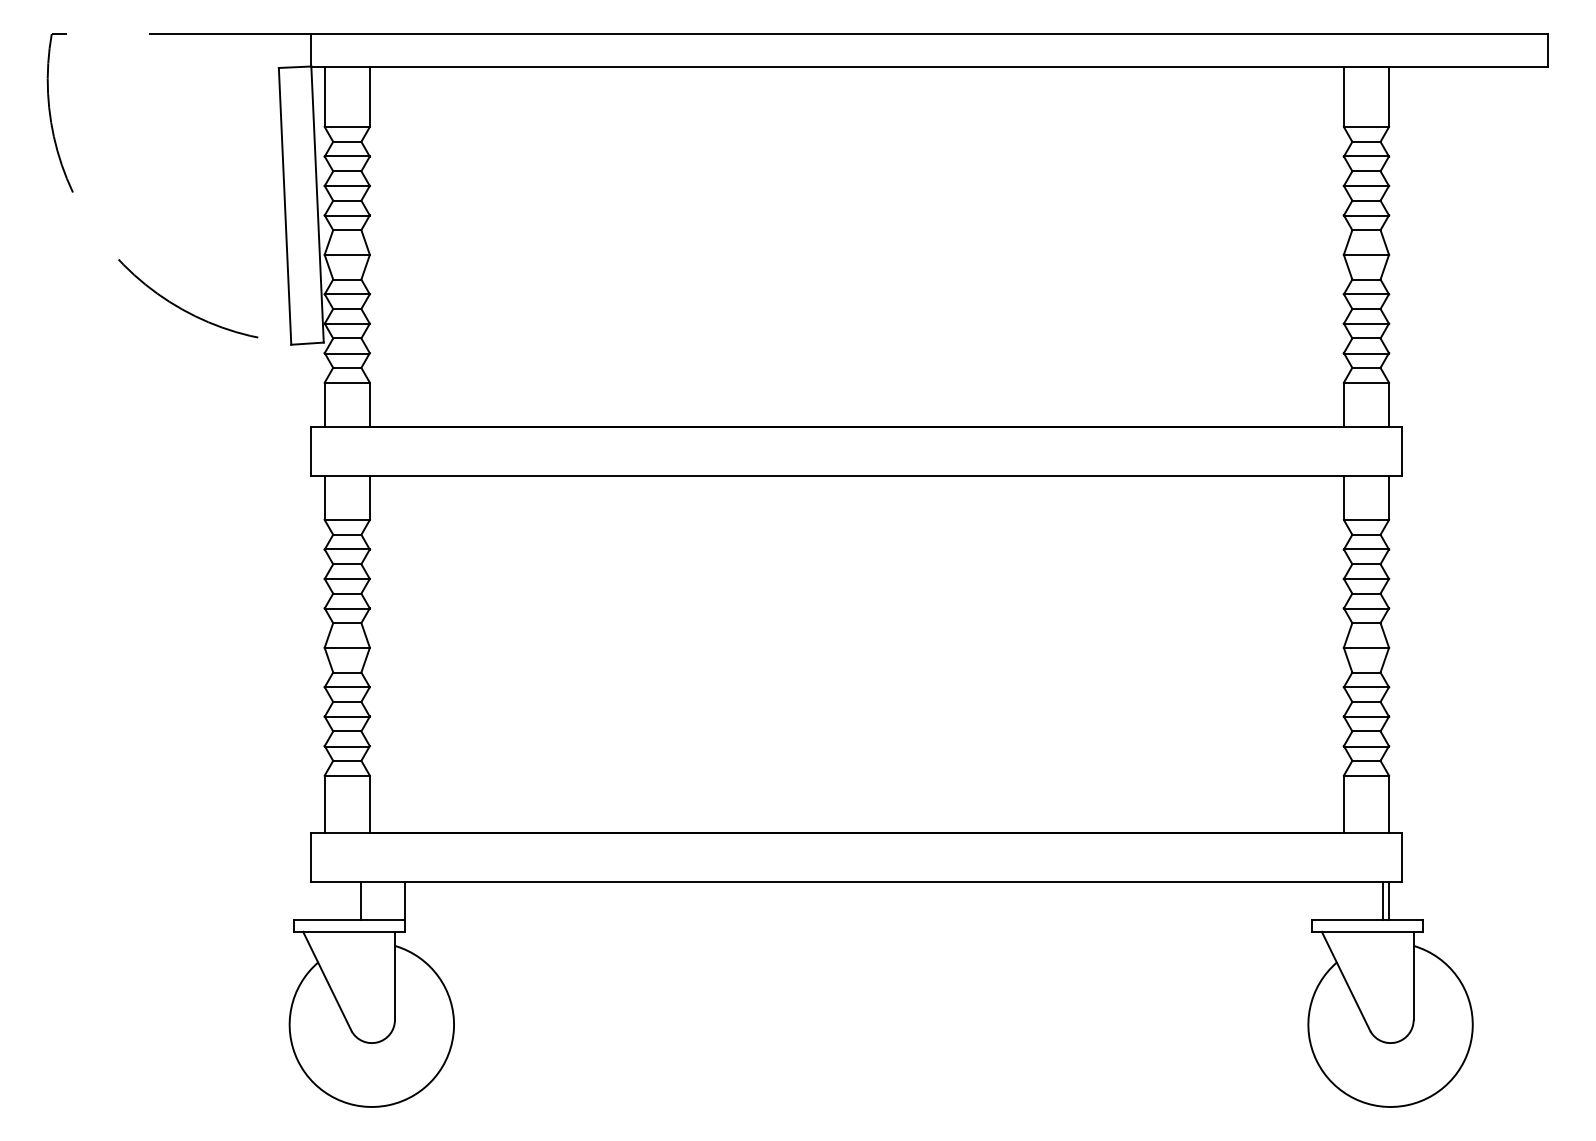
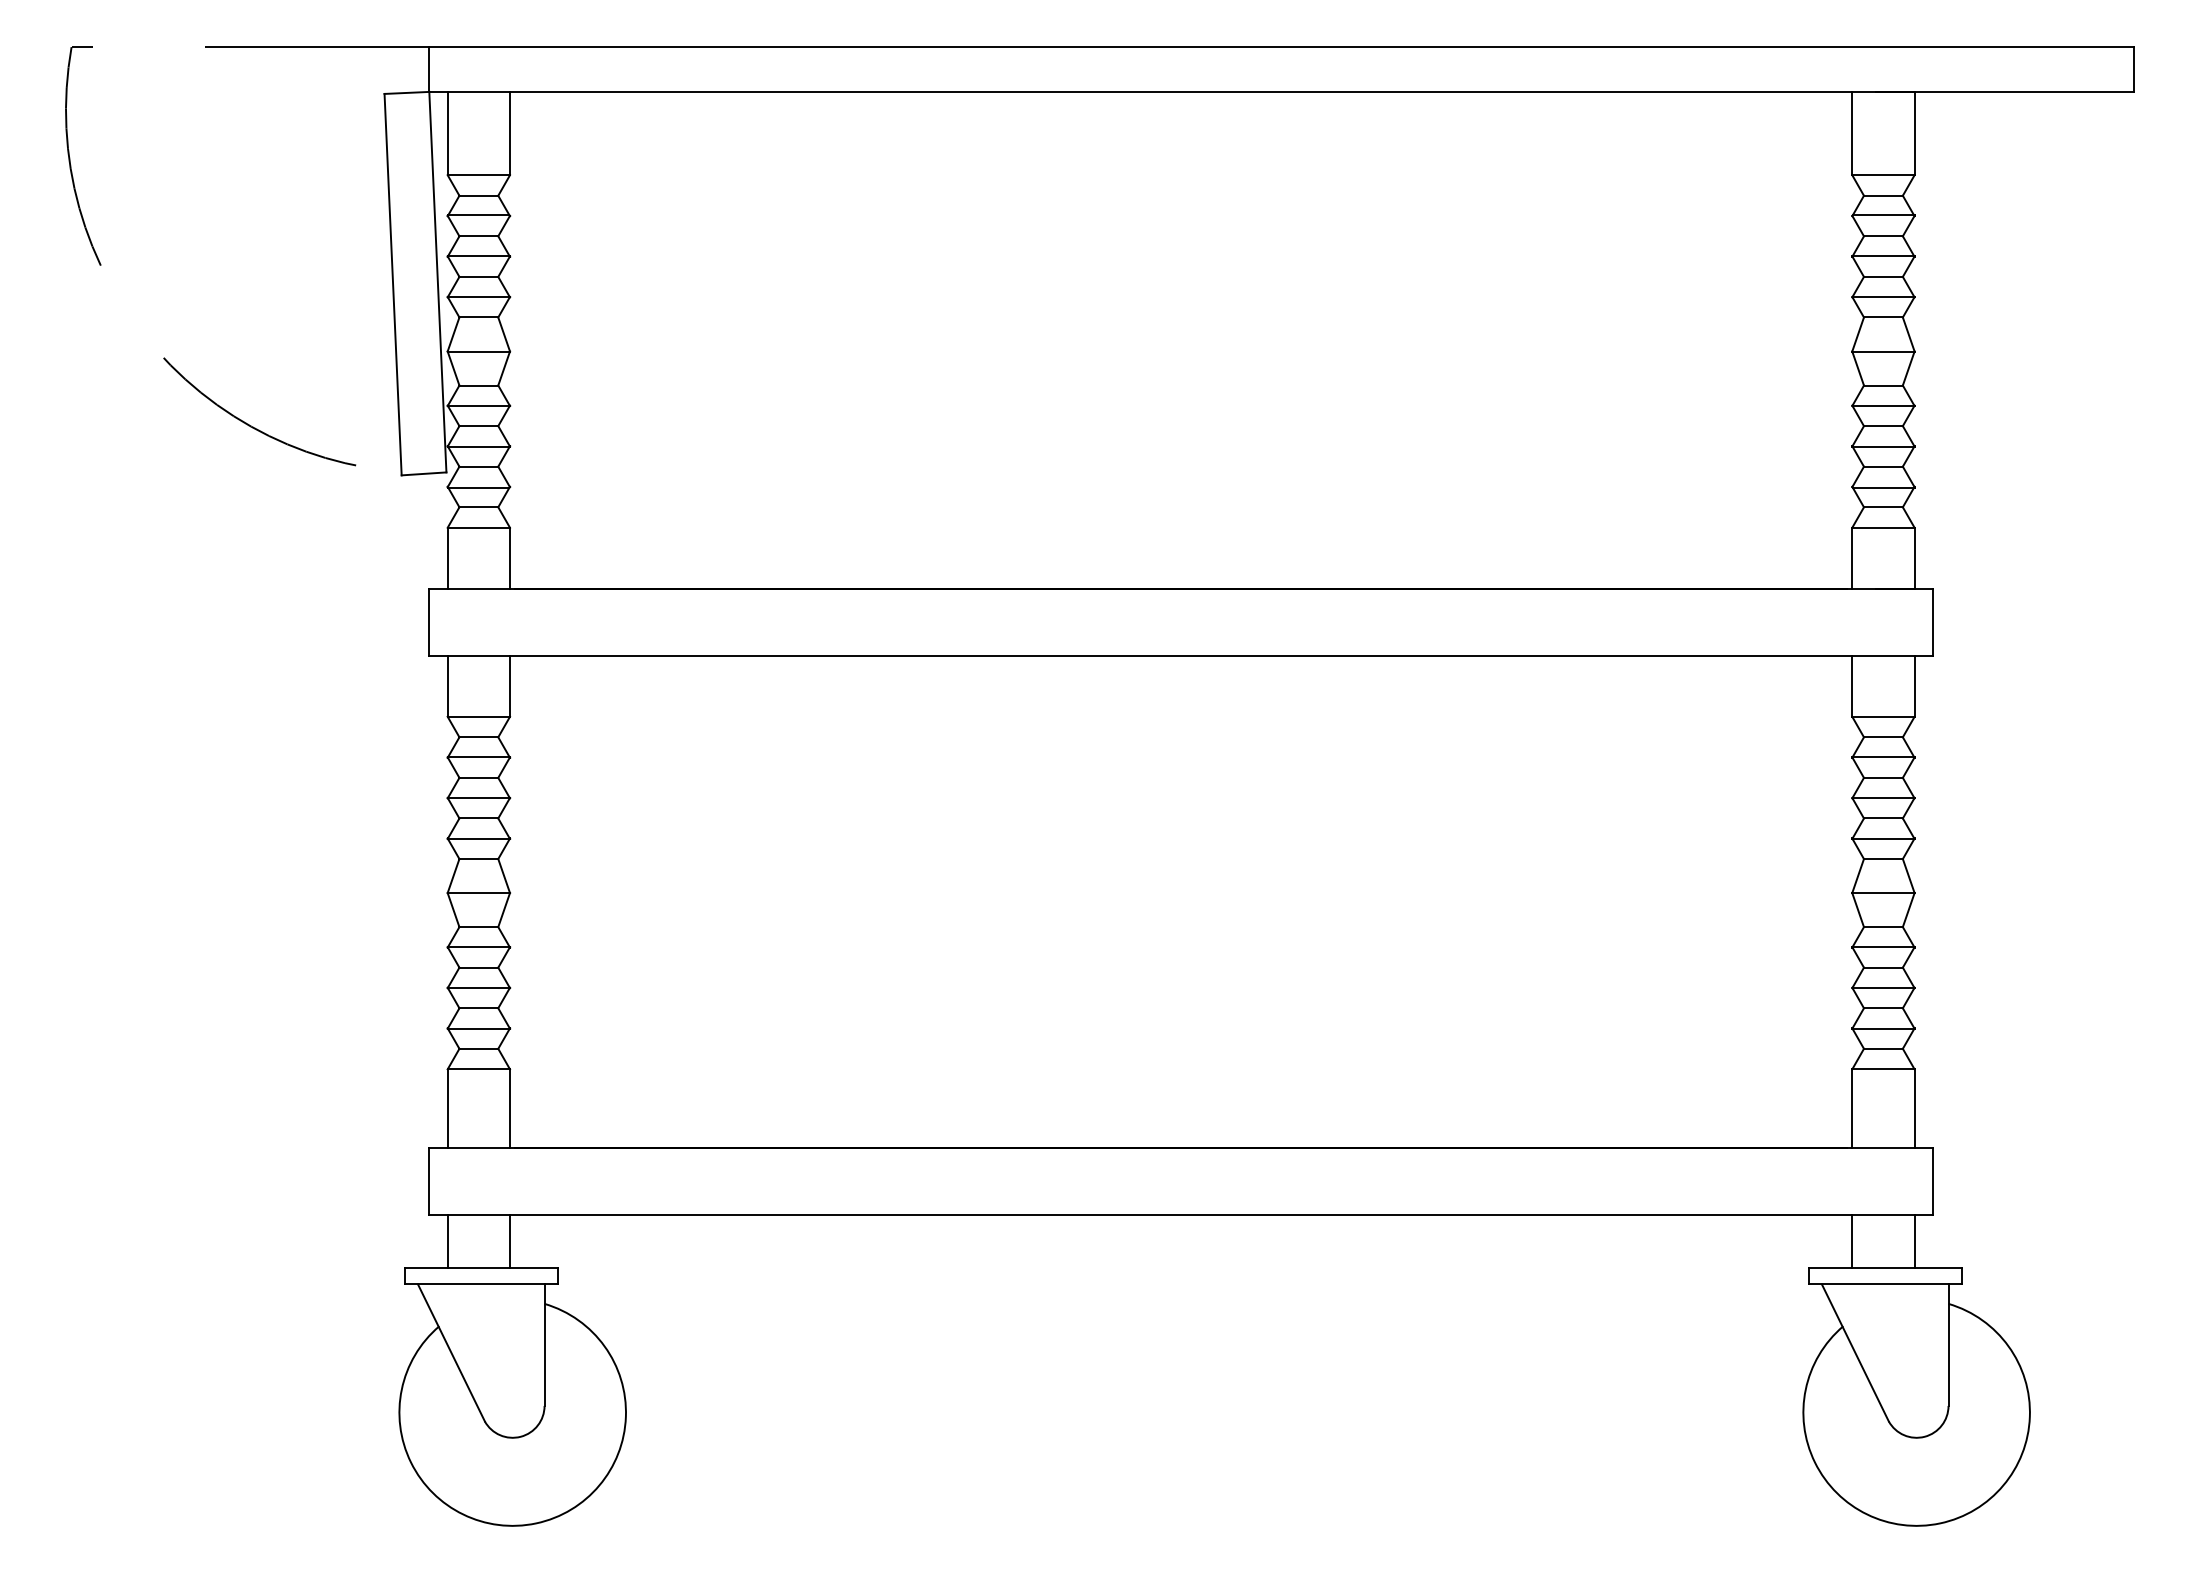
line: (360, 900) -> (447, 1241), moved
line: (405, 900) -> (510, 1241), moved
line: (1383, 900) -> (1852, 1241), moved

